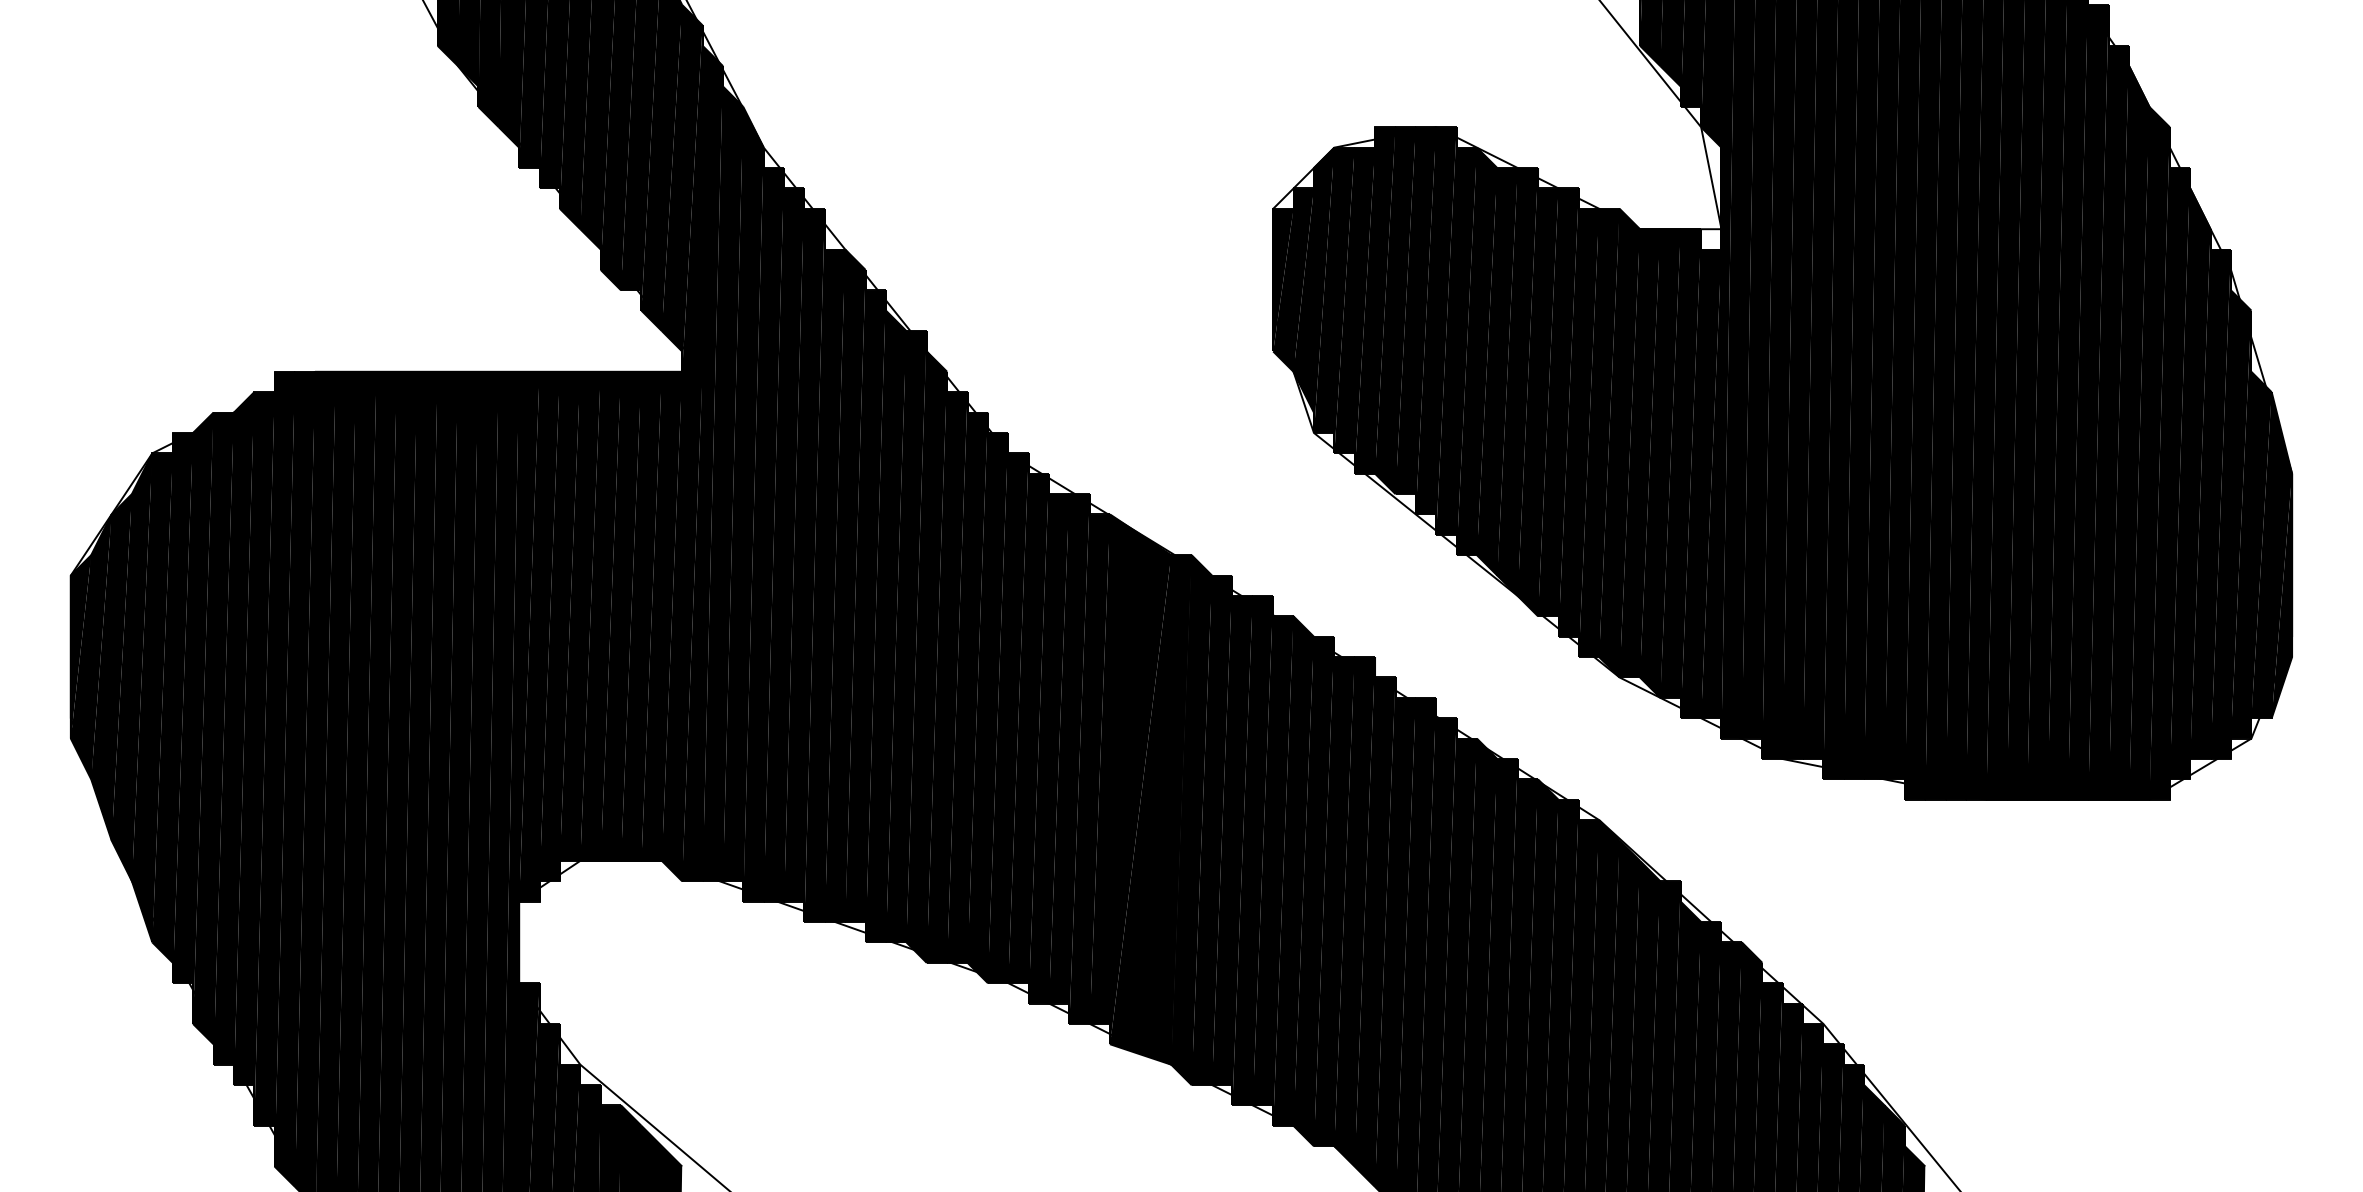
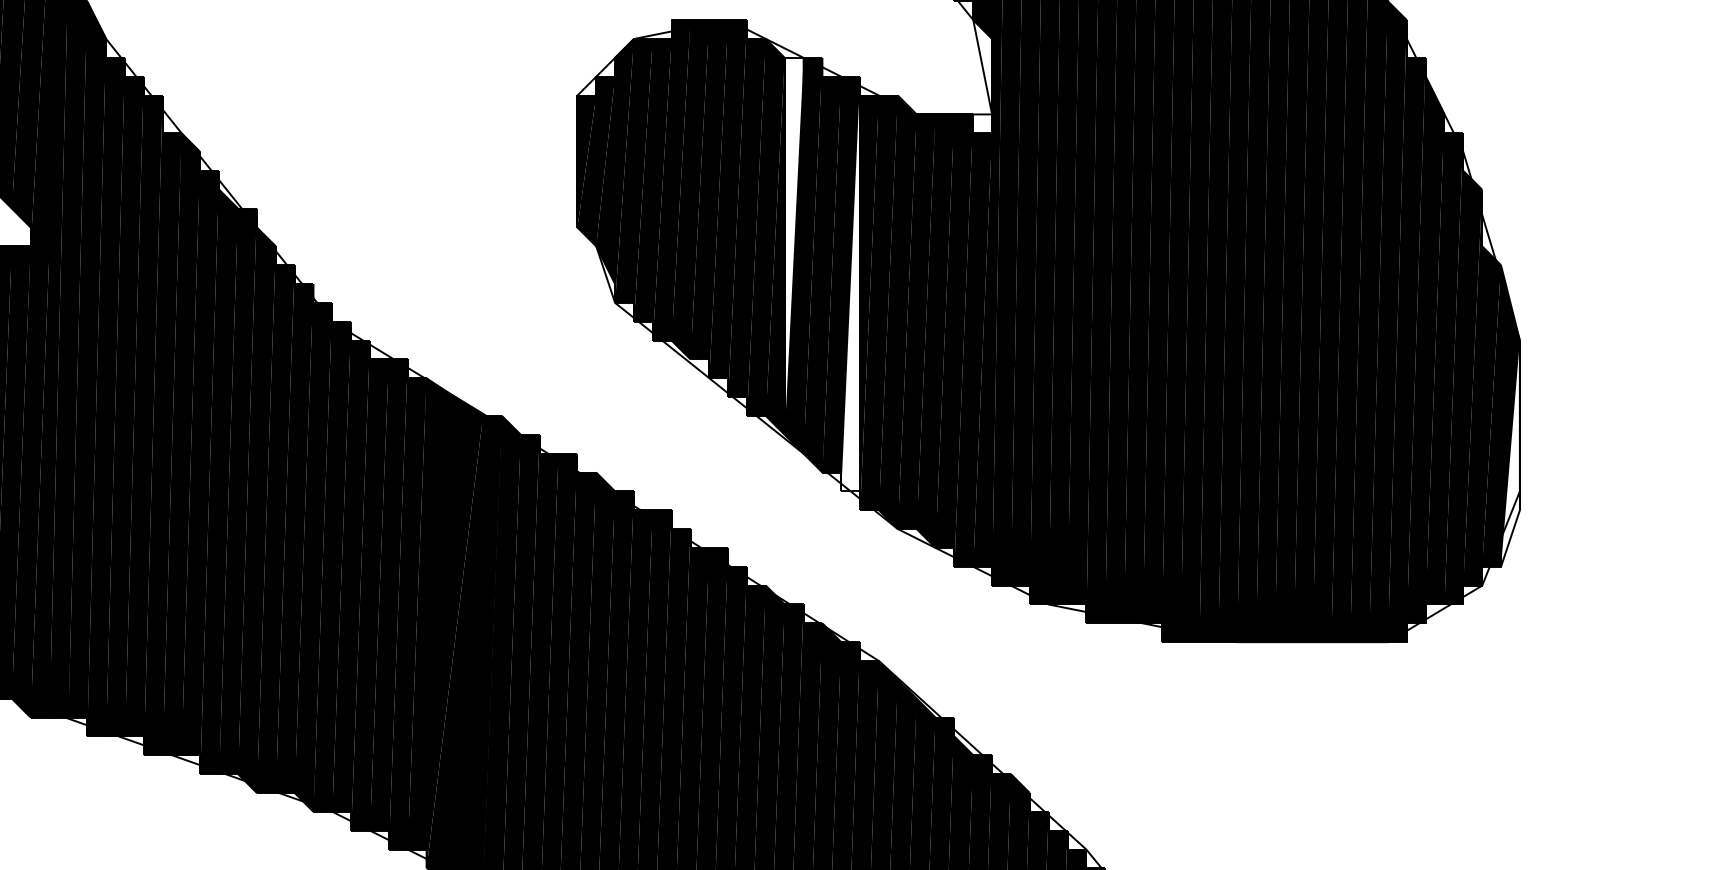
fill: (1507, 371) -> (794, 246), removed
fill: (1568, 412) -> (850, 283), removed
fill: (2281, 595) -> (1510, 453), removed

